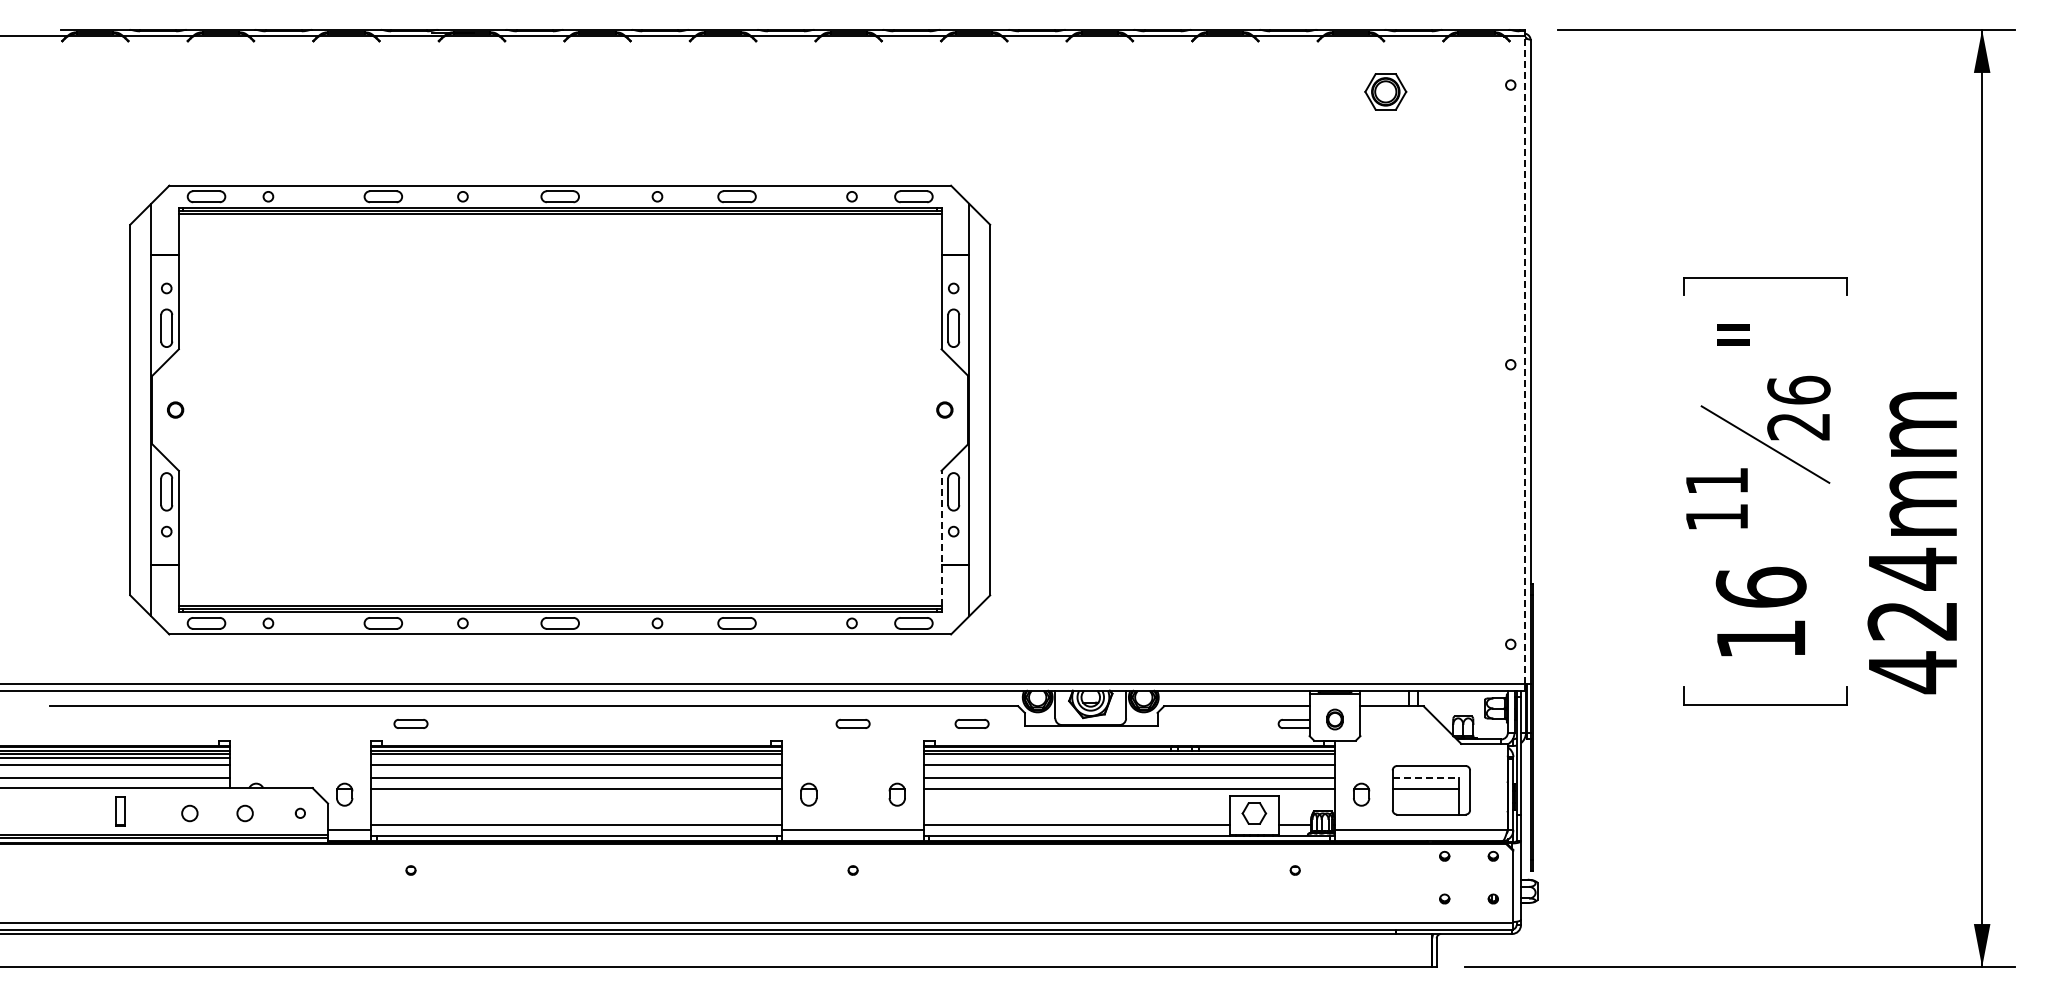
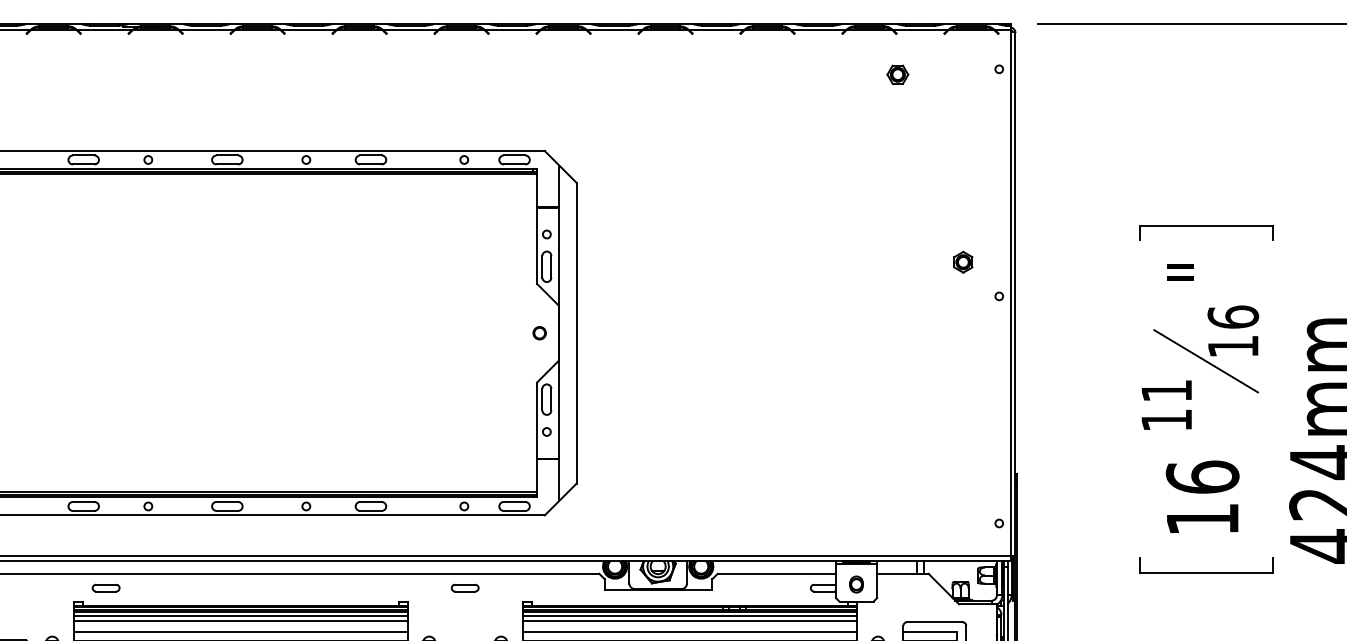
part: (1385, 91) -> (897, 74), size x0.62
part: (1466, 322) -> (963, 262), added
line: (1525, 360) -> (1011, 292), dashed -> solid
text: (1798, 426) -> (1232, 346), 26 -> 16
line: (941, 537) -> (536, 436), dashed -> solid
part: (971, 723) -> (561, 587), removed
line: (576, 758) -> (240, 616), added
line: (1129, 758) -> (689, 616), added
line: (1426, 778) -> (930, 632), dashed -> solid

